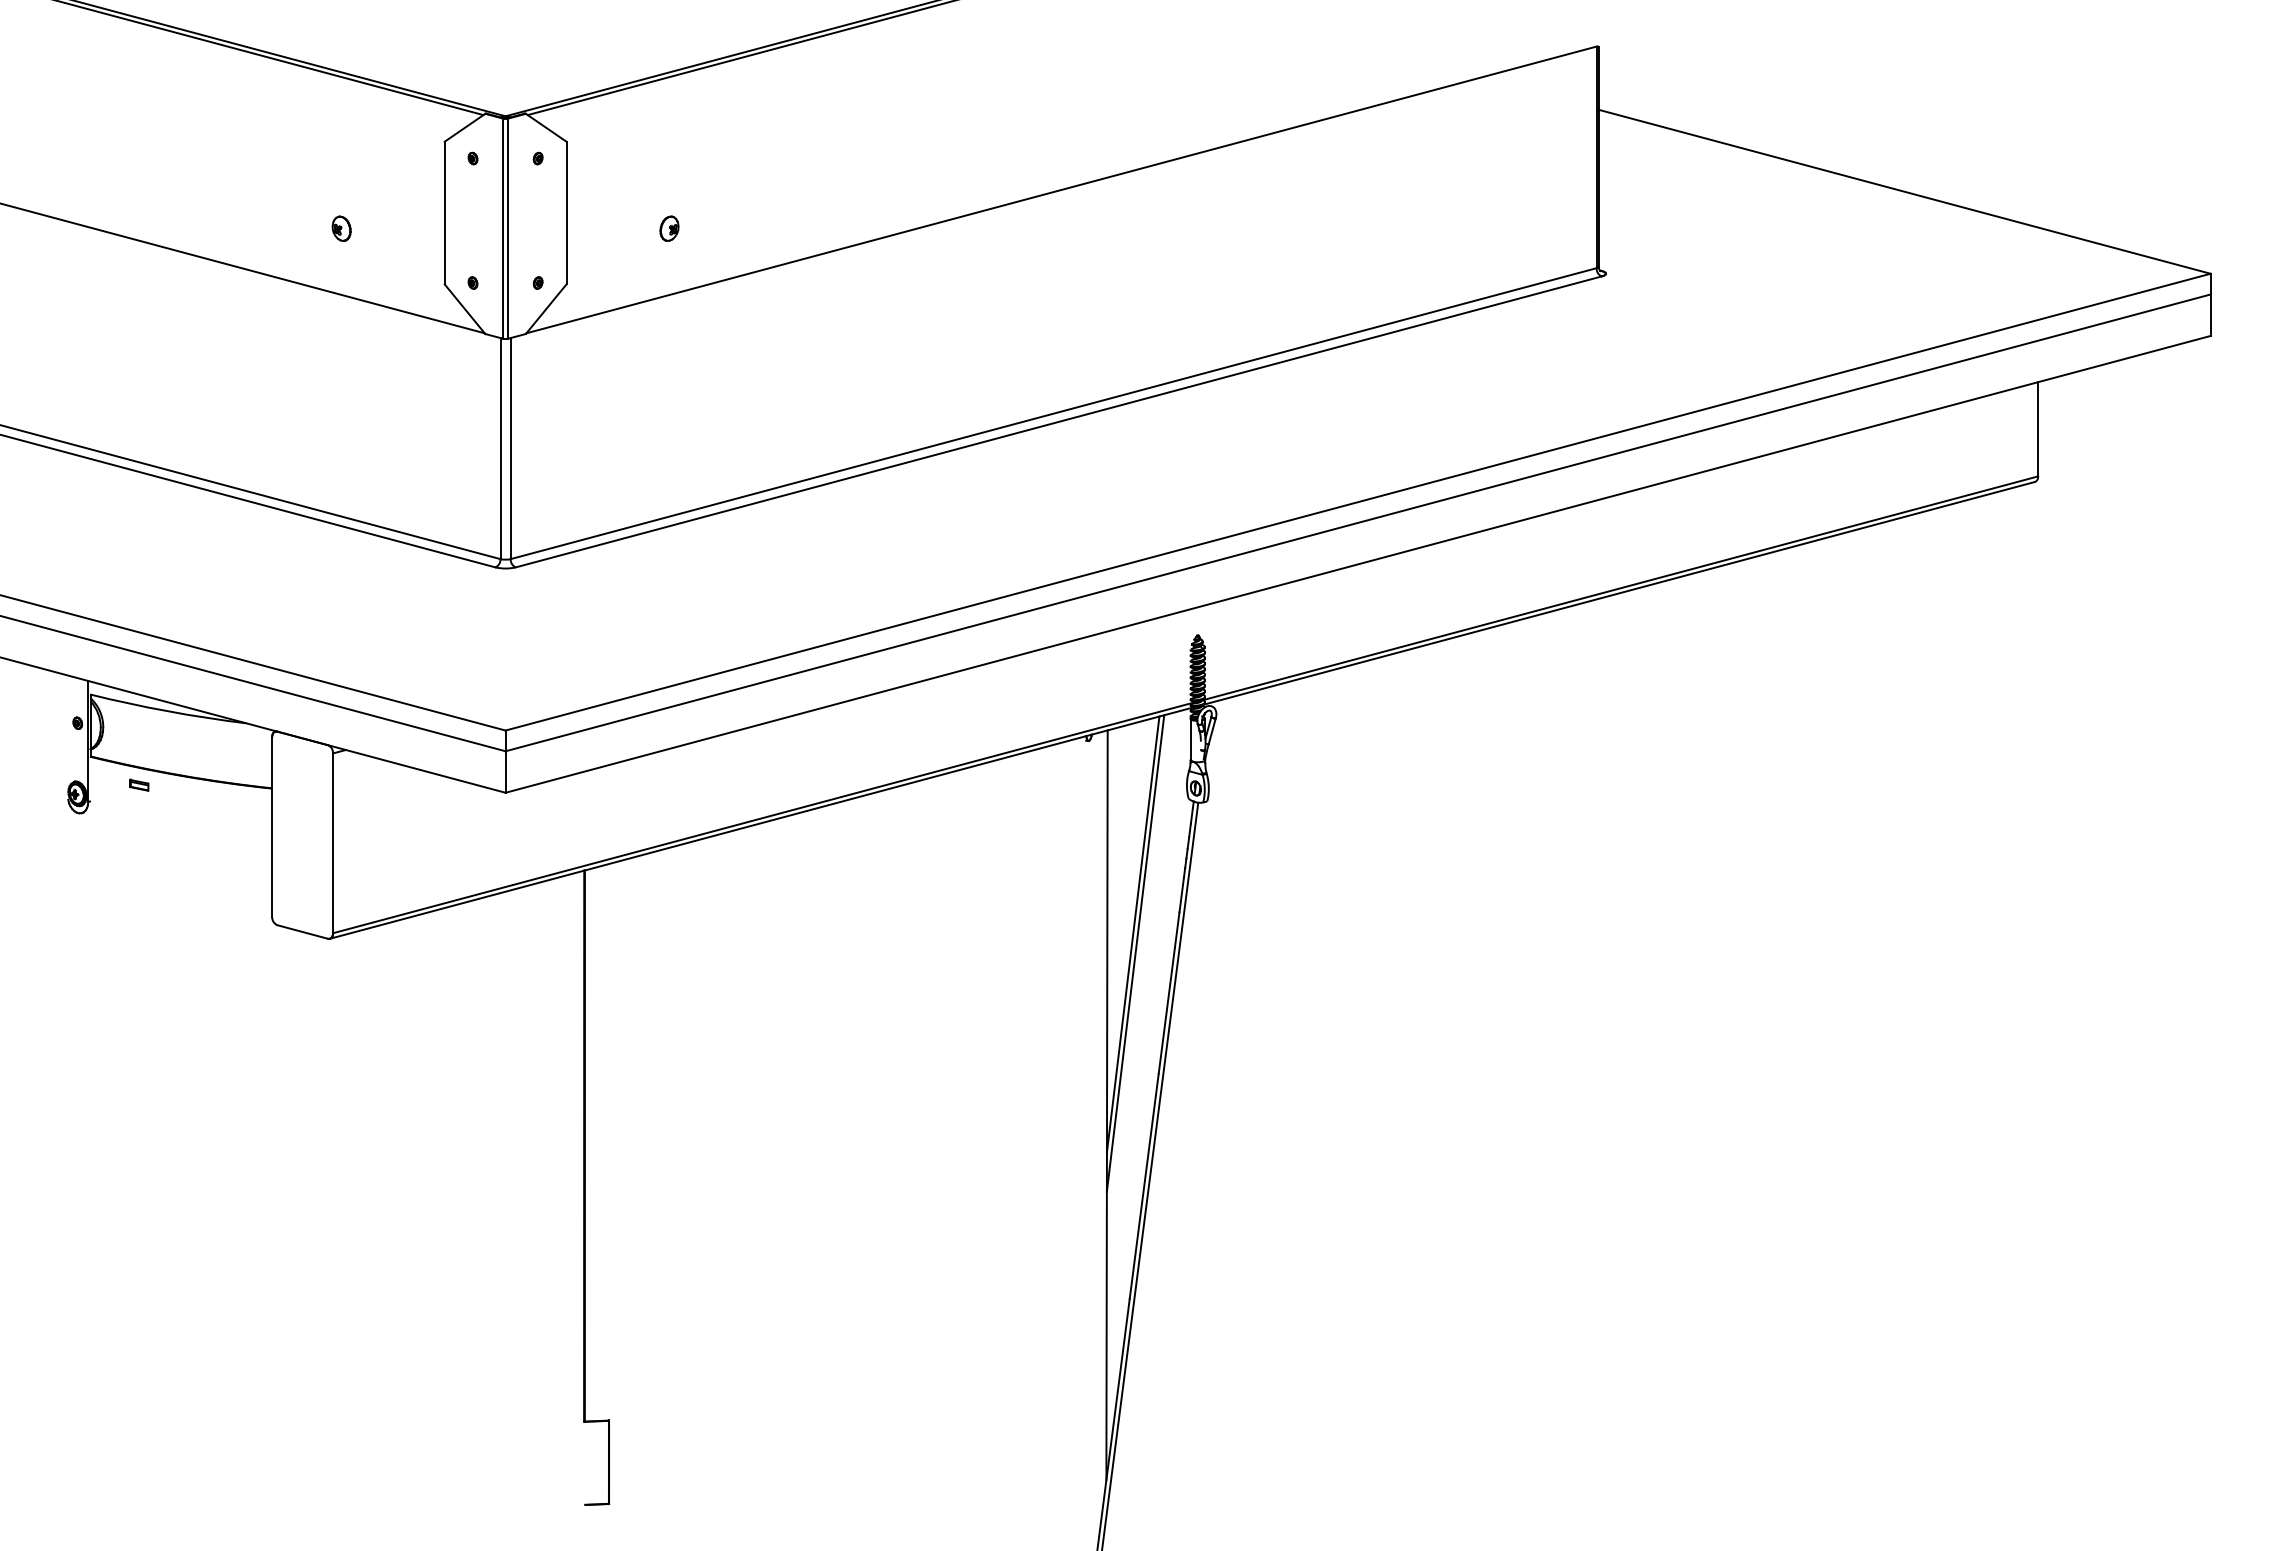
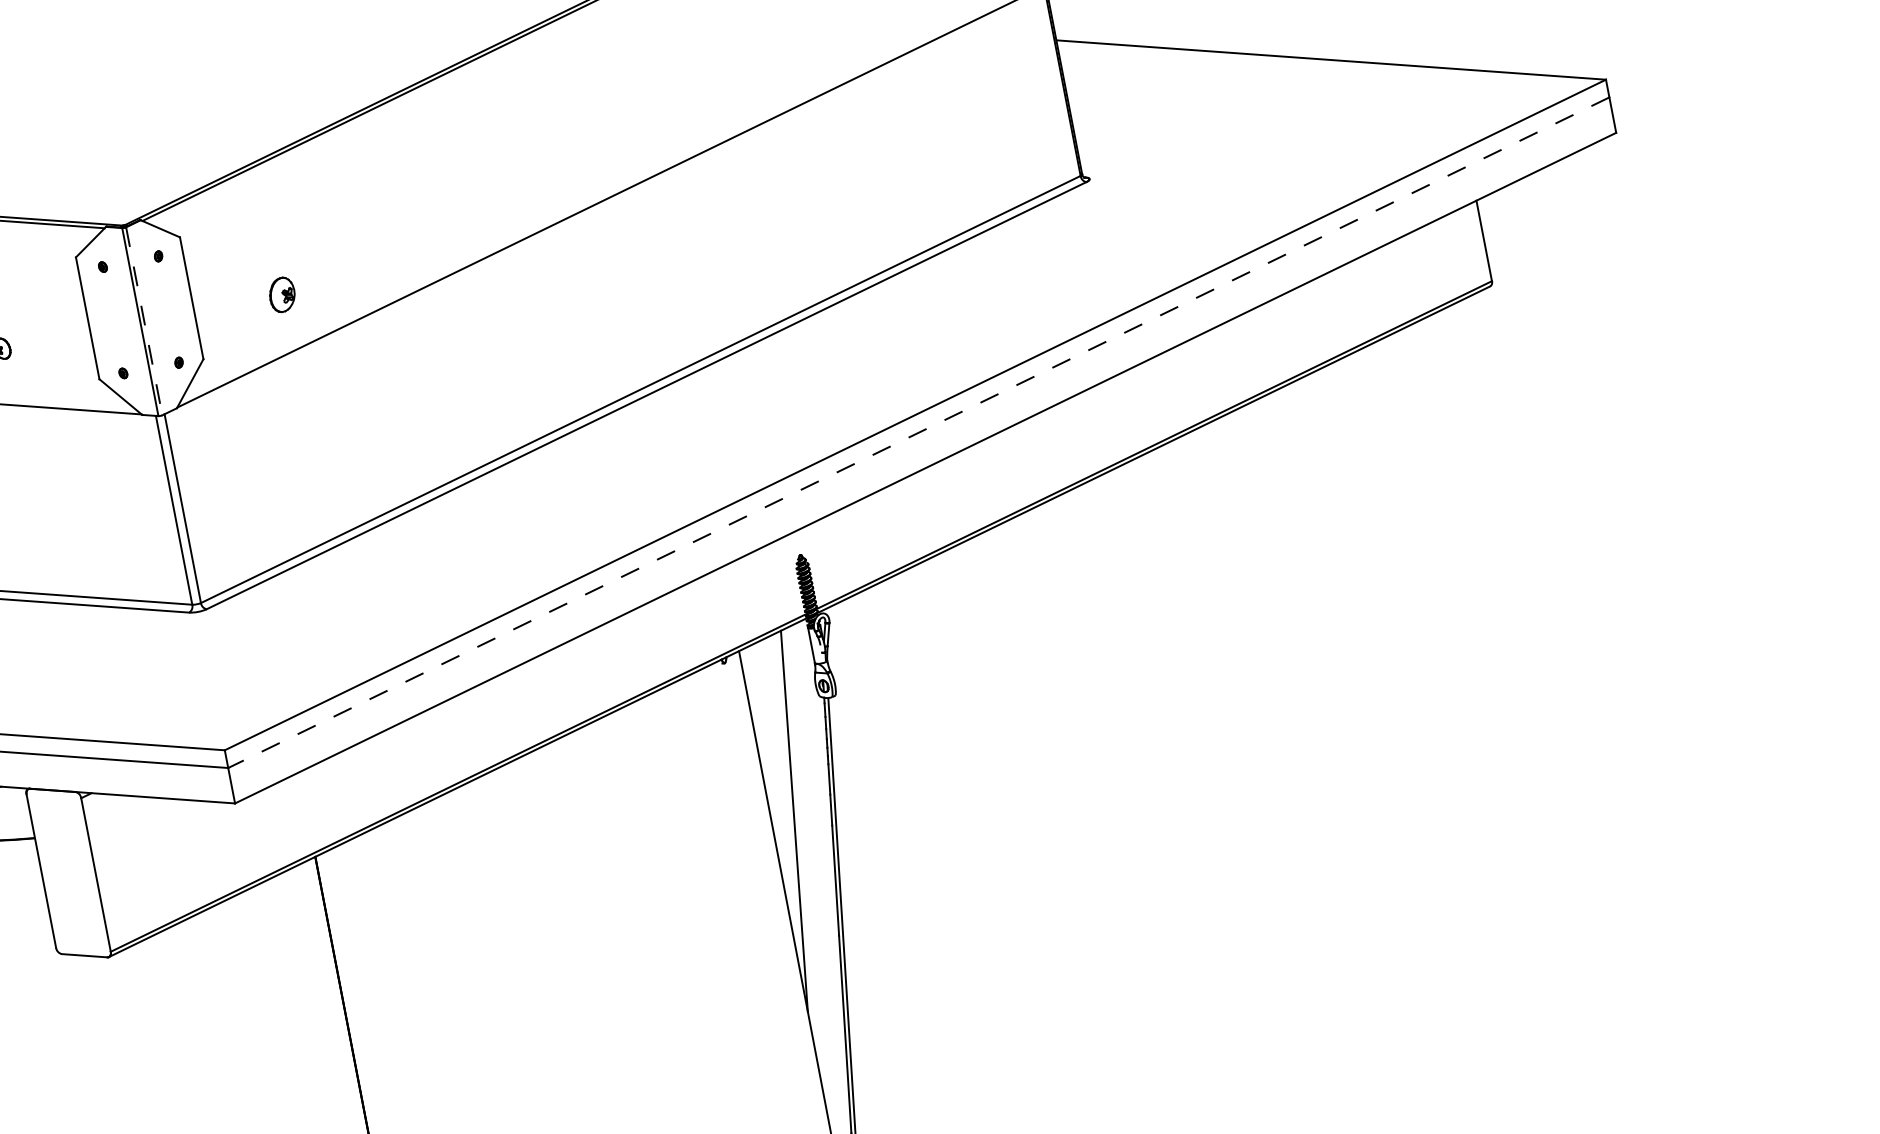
part: (669, 228) -> (282, 294), size x1.6
line: (507, 229) -> (144, 322), solid -> dashed
line: (1358, 522) -> (919, 432), solid -> dashed
line: (1135, 953) -> (799, 837), removed

